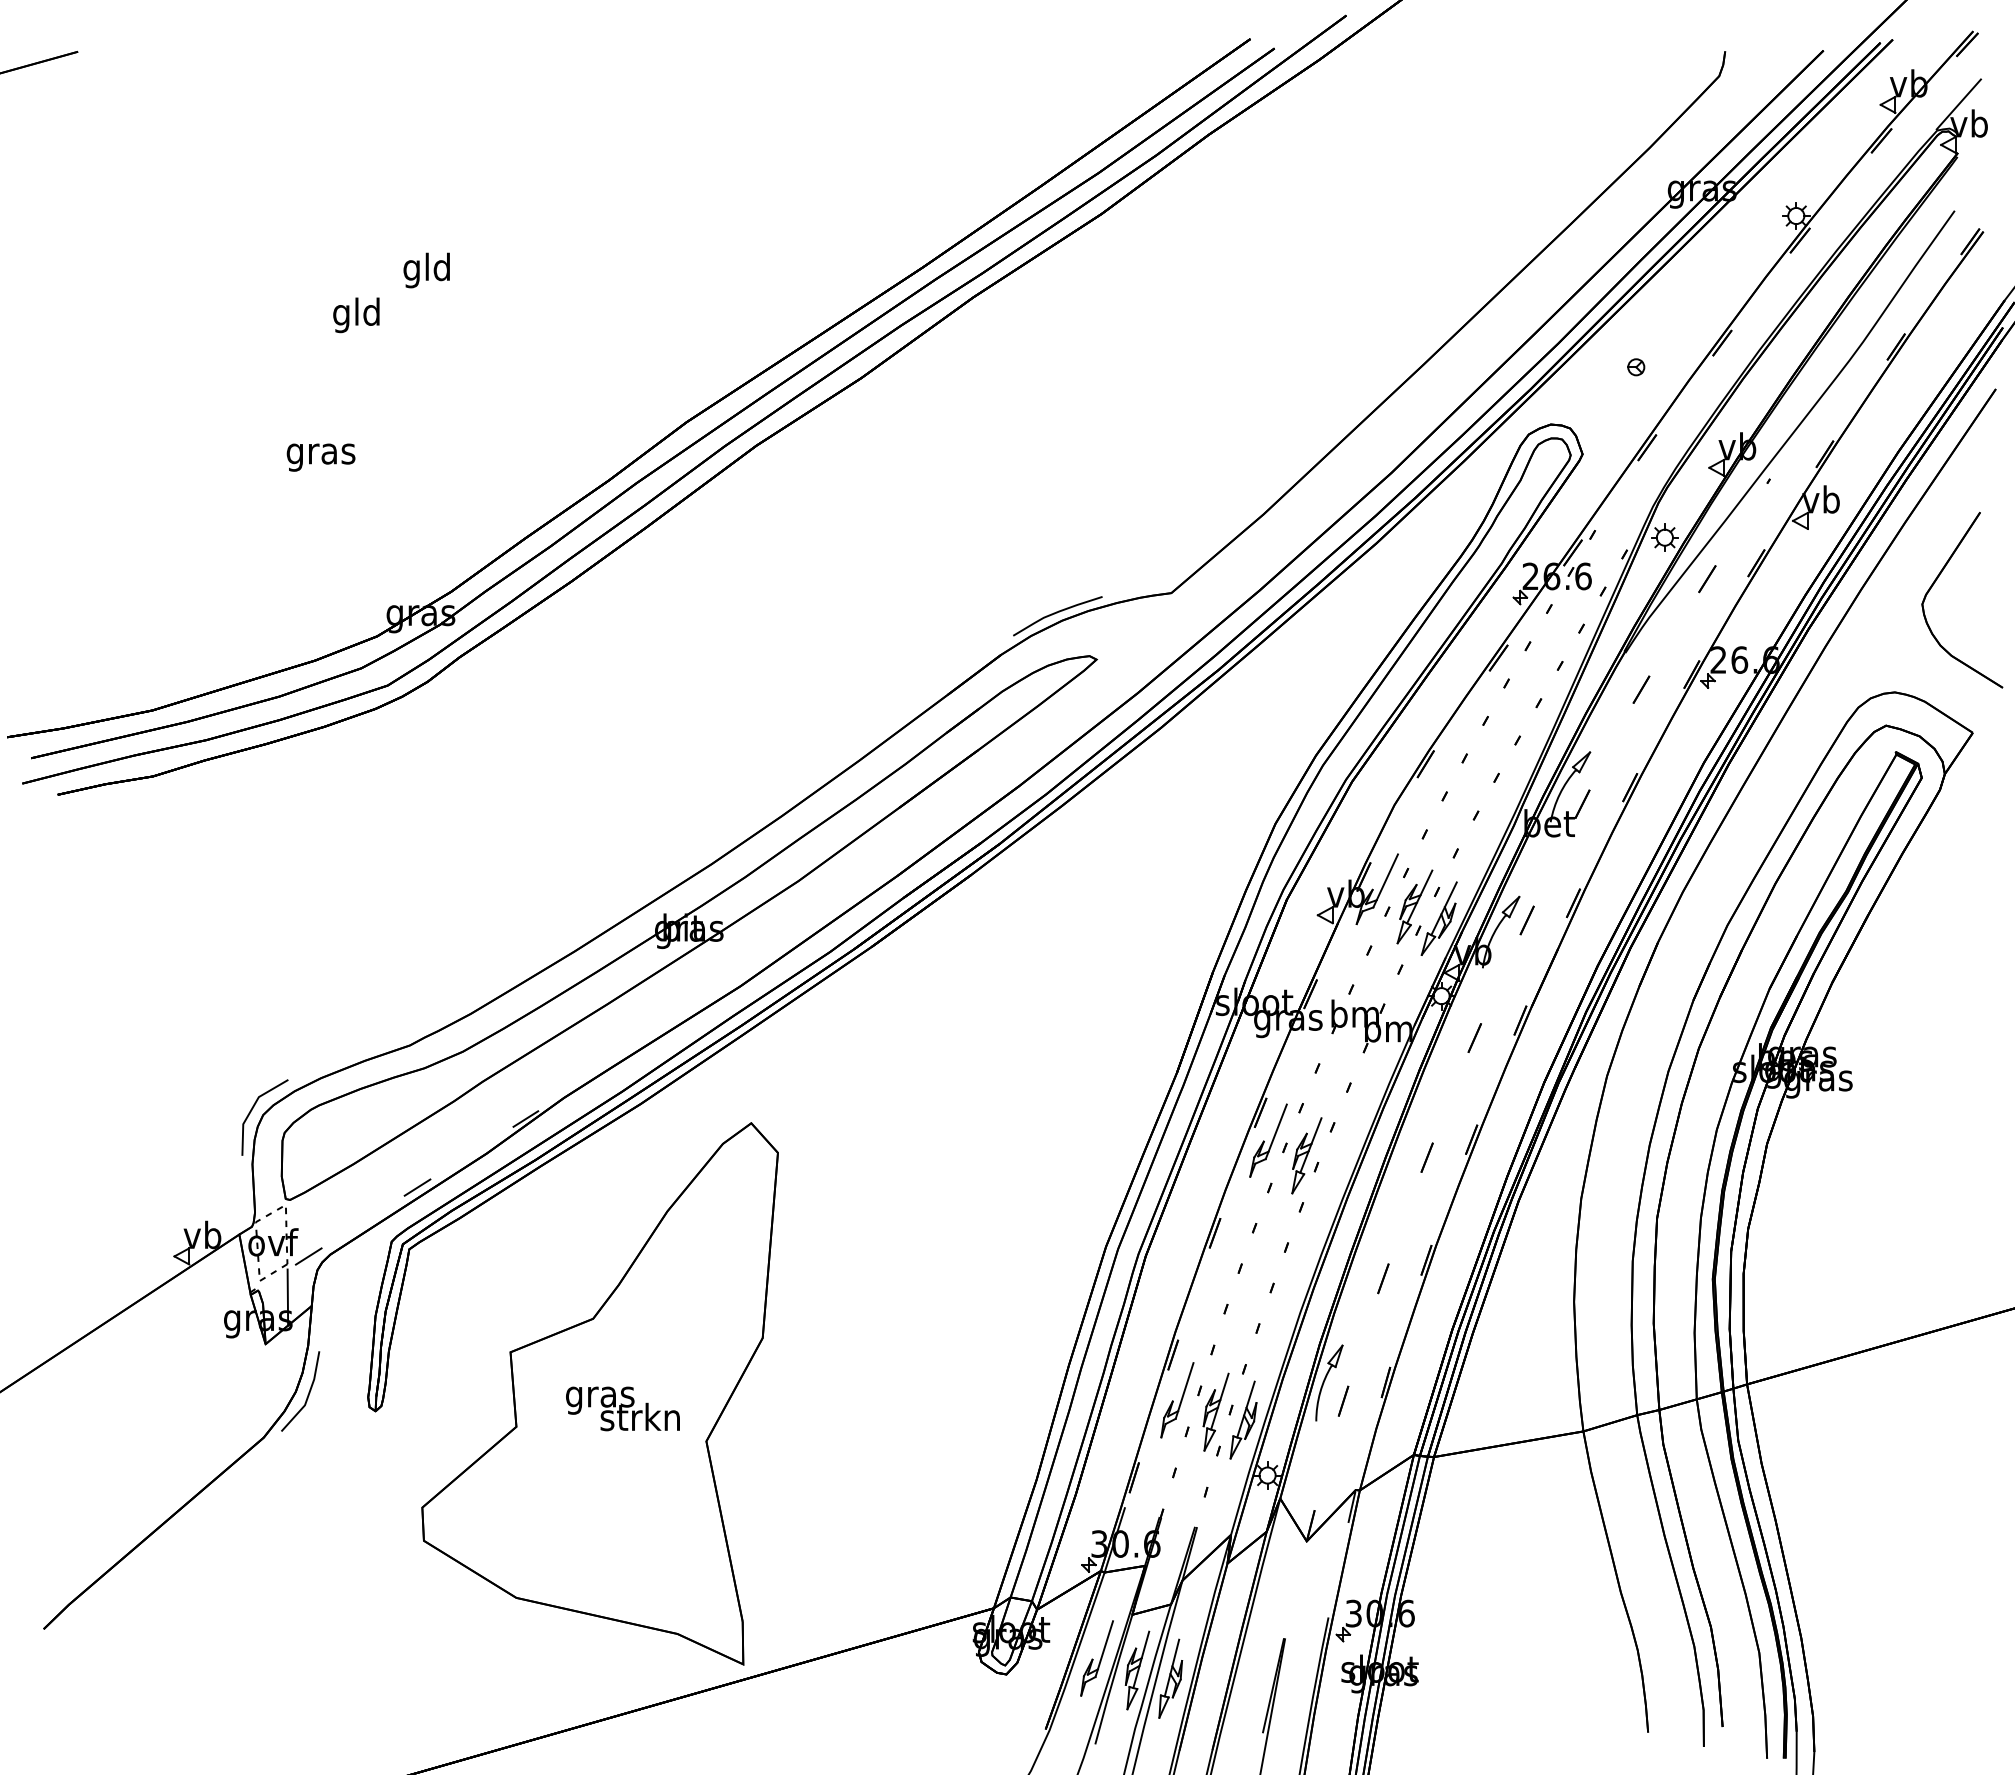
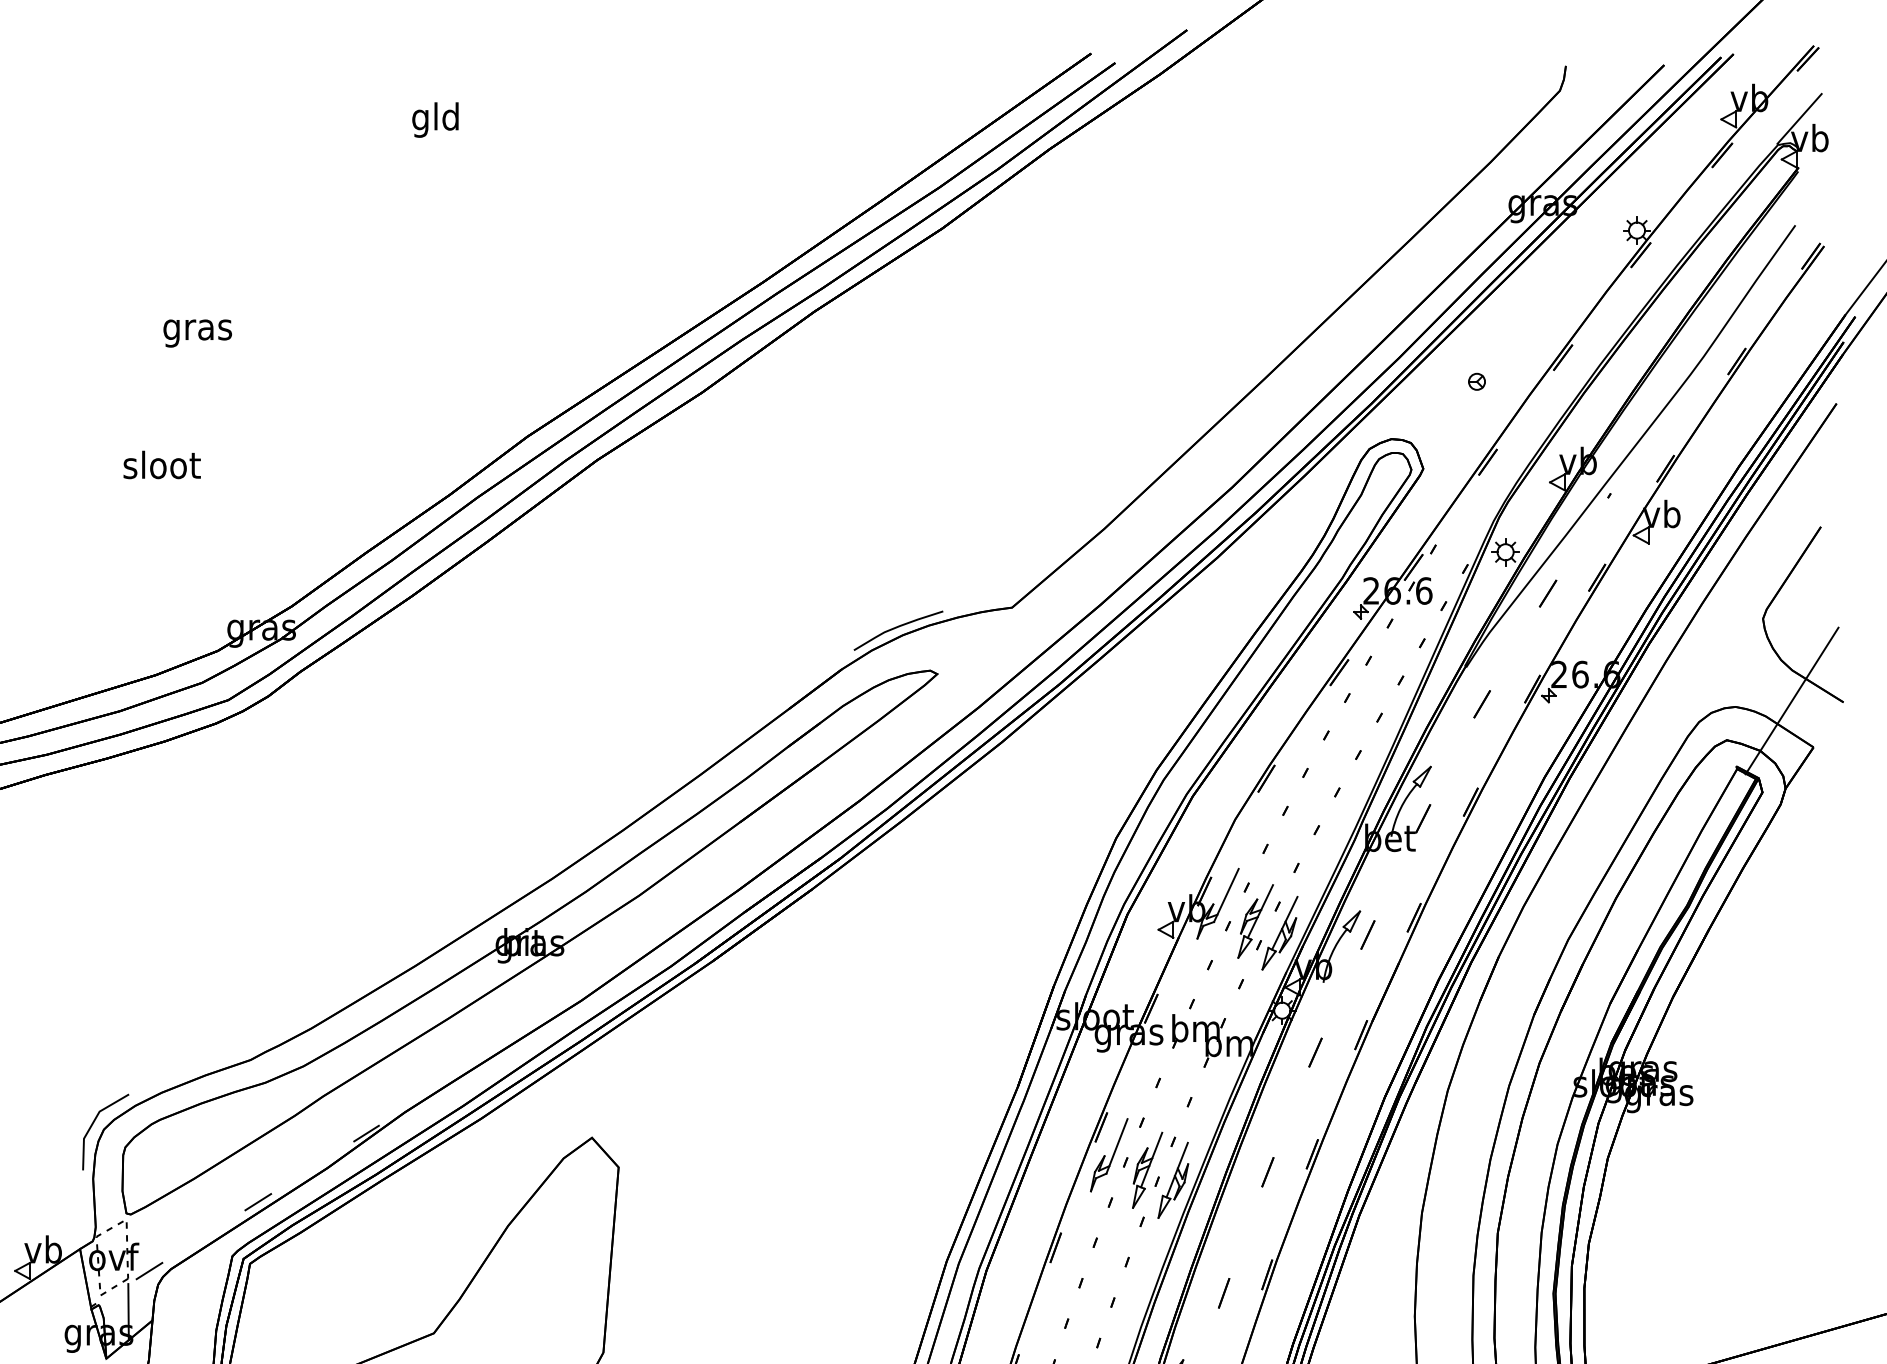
text: (426, 270) -> (435, 120), moved
text: (356, 315) -> (197, 330), gld -> gras
text: (321, 453) -> (162, 468), gras -> sloot
line: (1950, 686) -> (1791, 701), added
part: (1332, 1165) -> (1173, 1180), added

